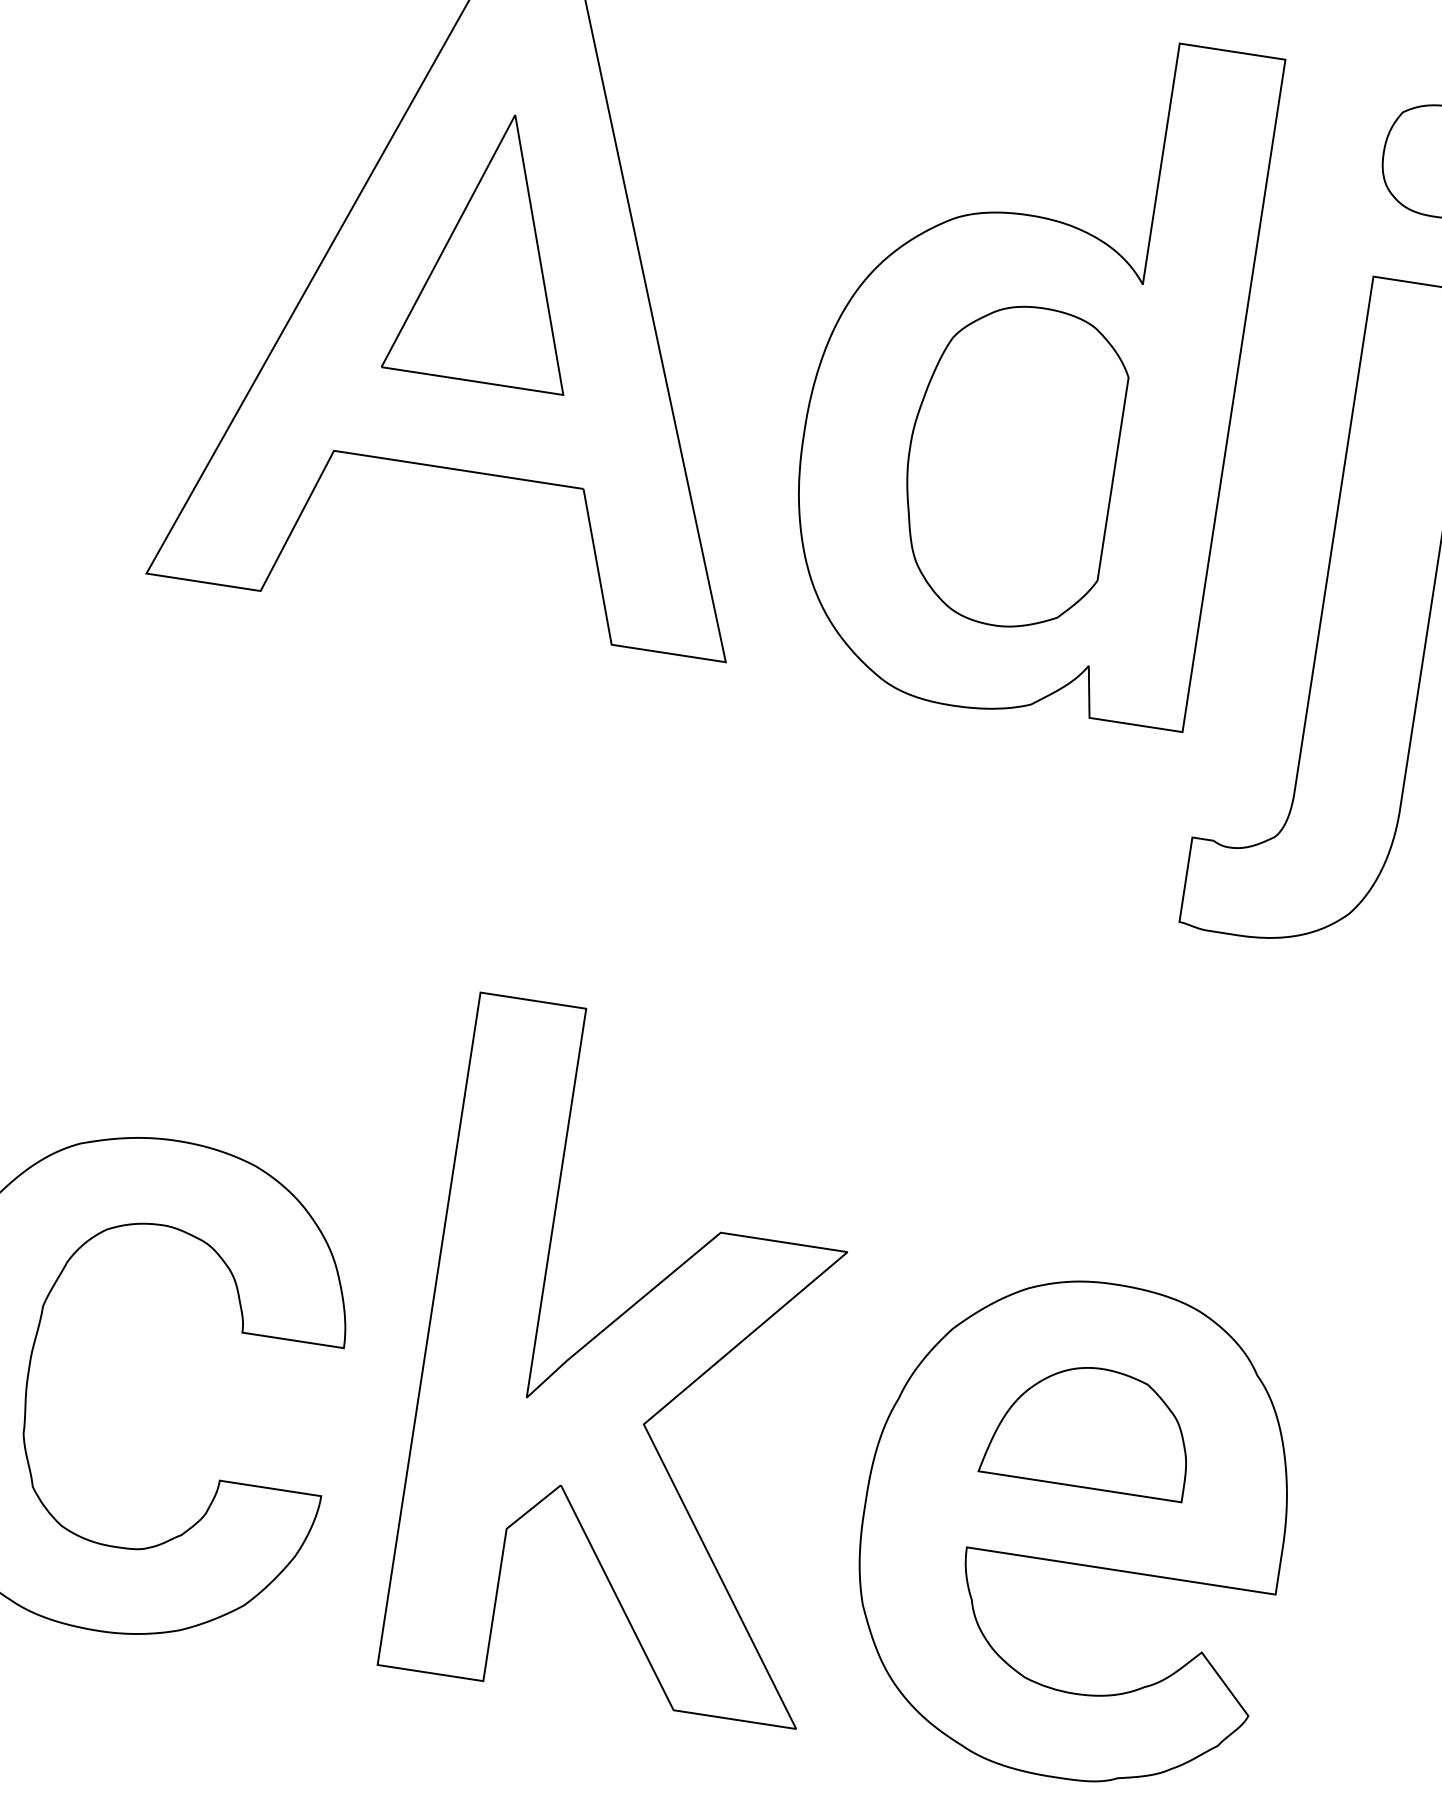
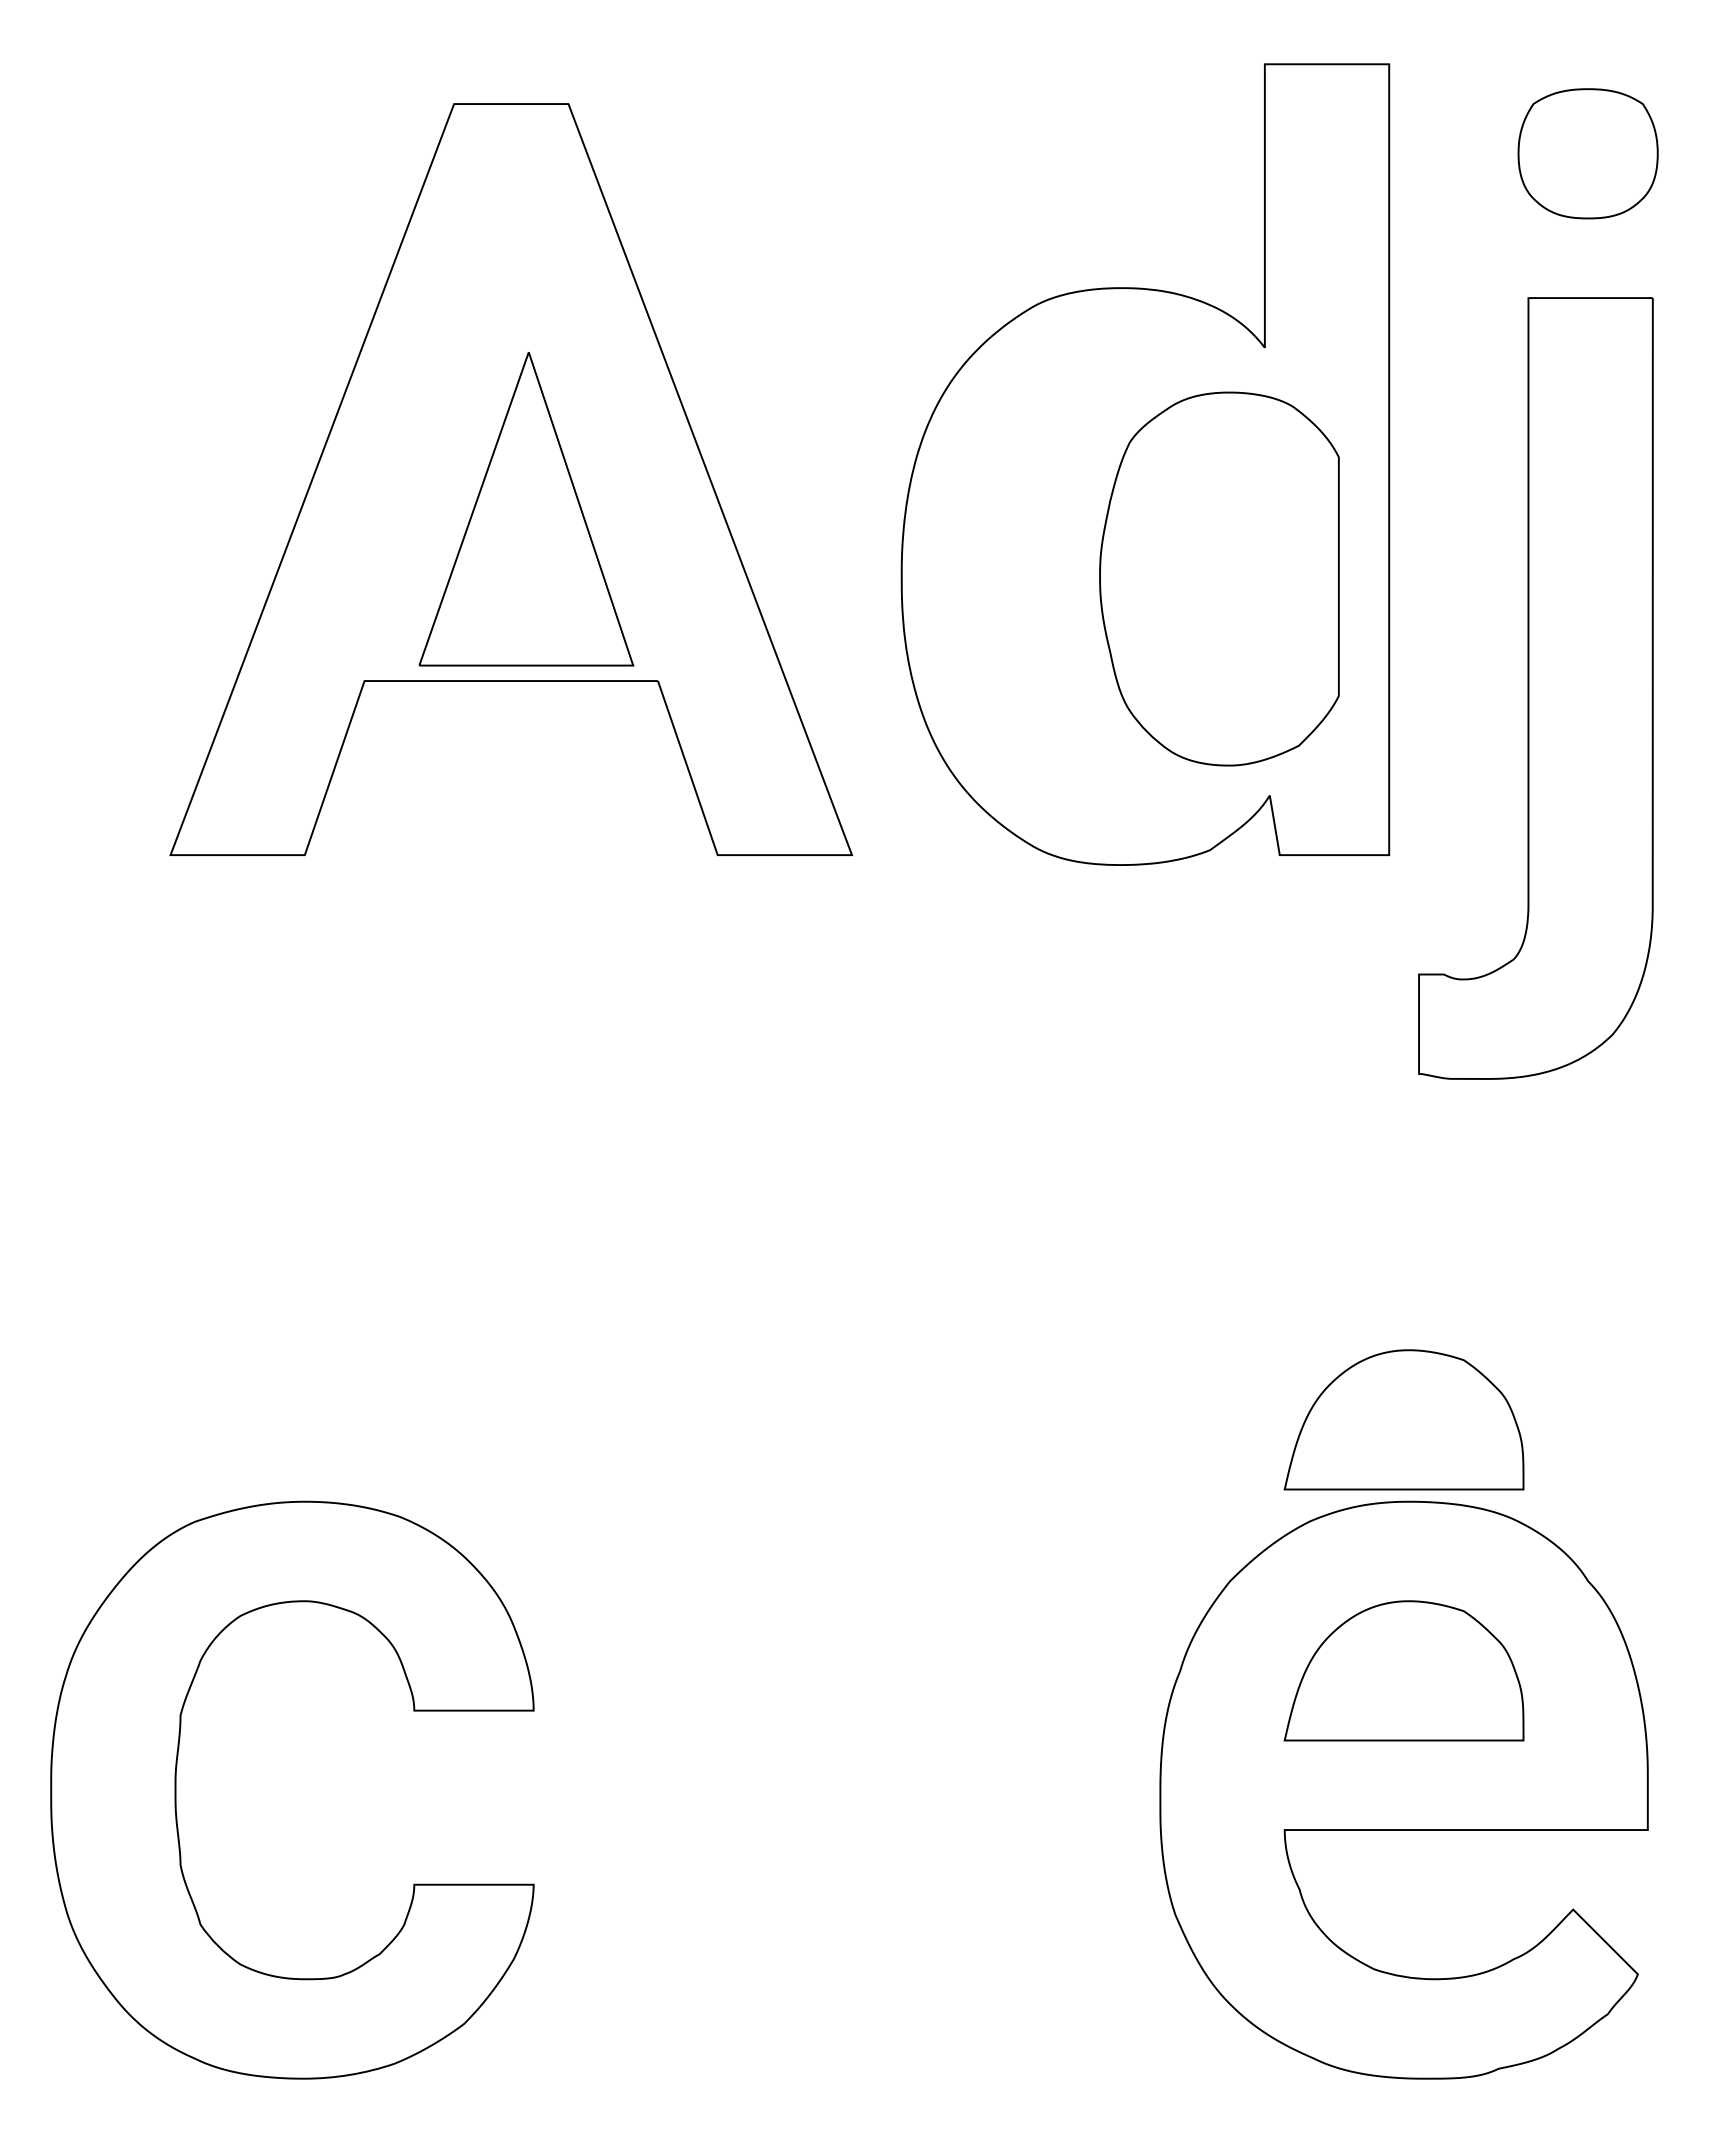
part: (492, 248) -> (526, 509), moved
part: (1011, 465) -> (1219, 578), moved
part: (1121, 1213) -> (1403, 1419), added
part: (638, 1360) -> (874, 1673), removed

